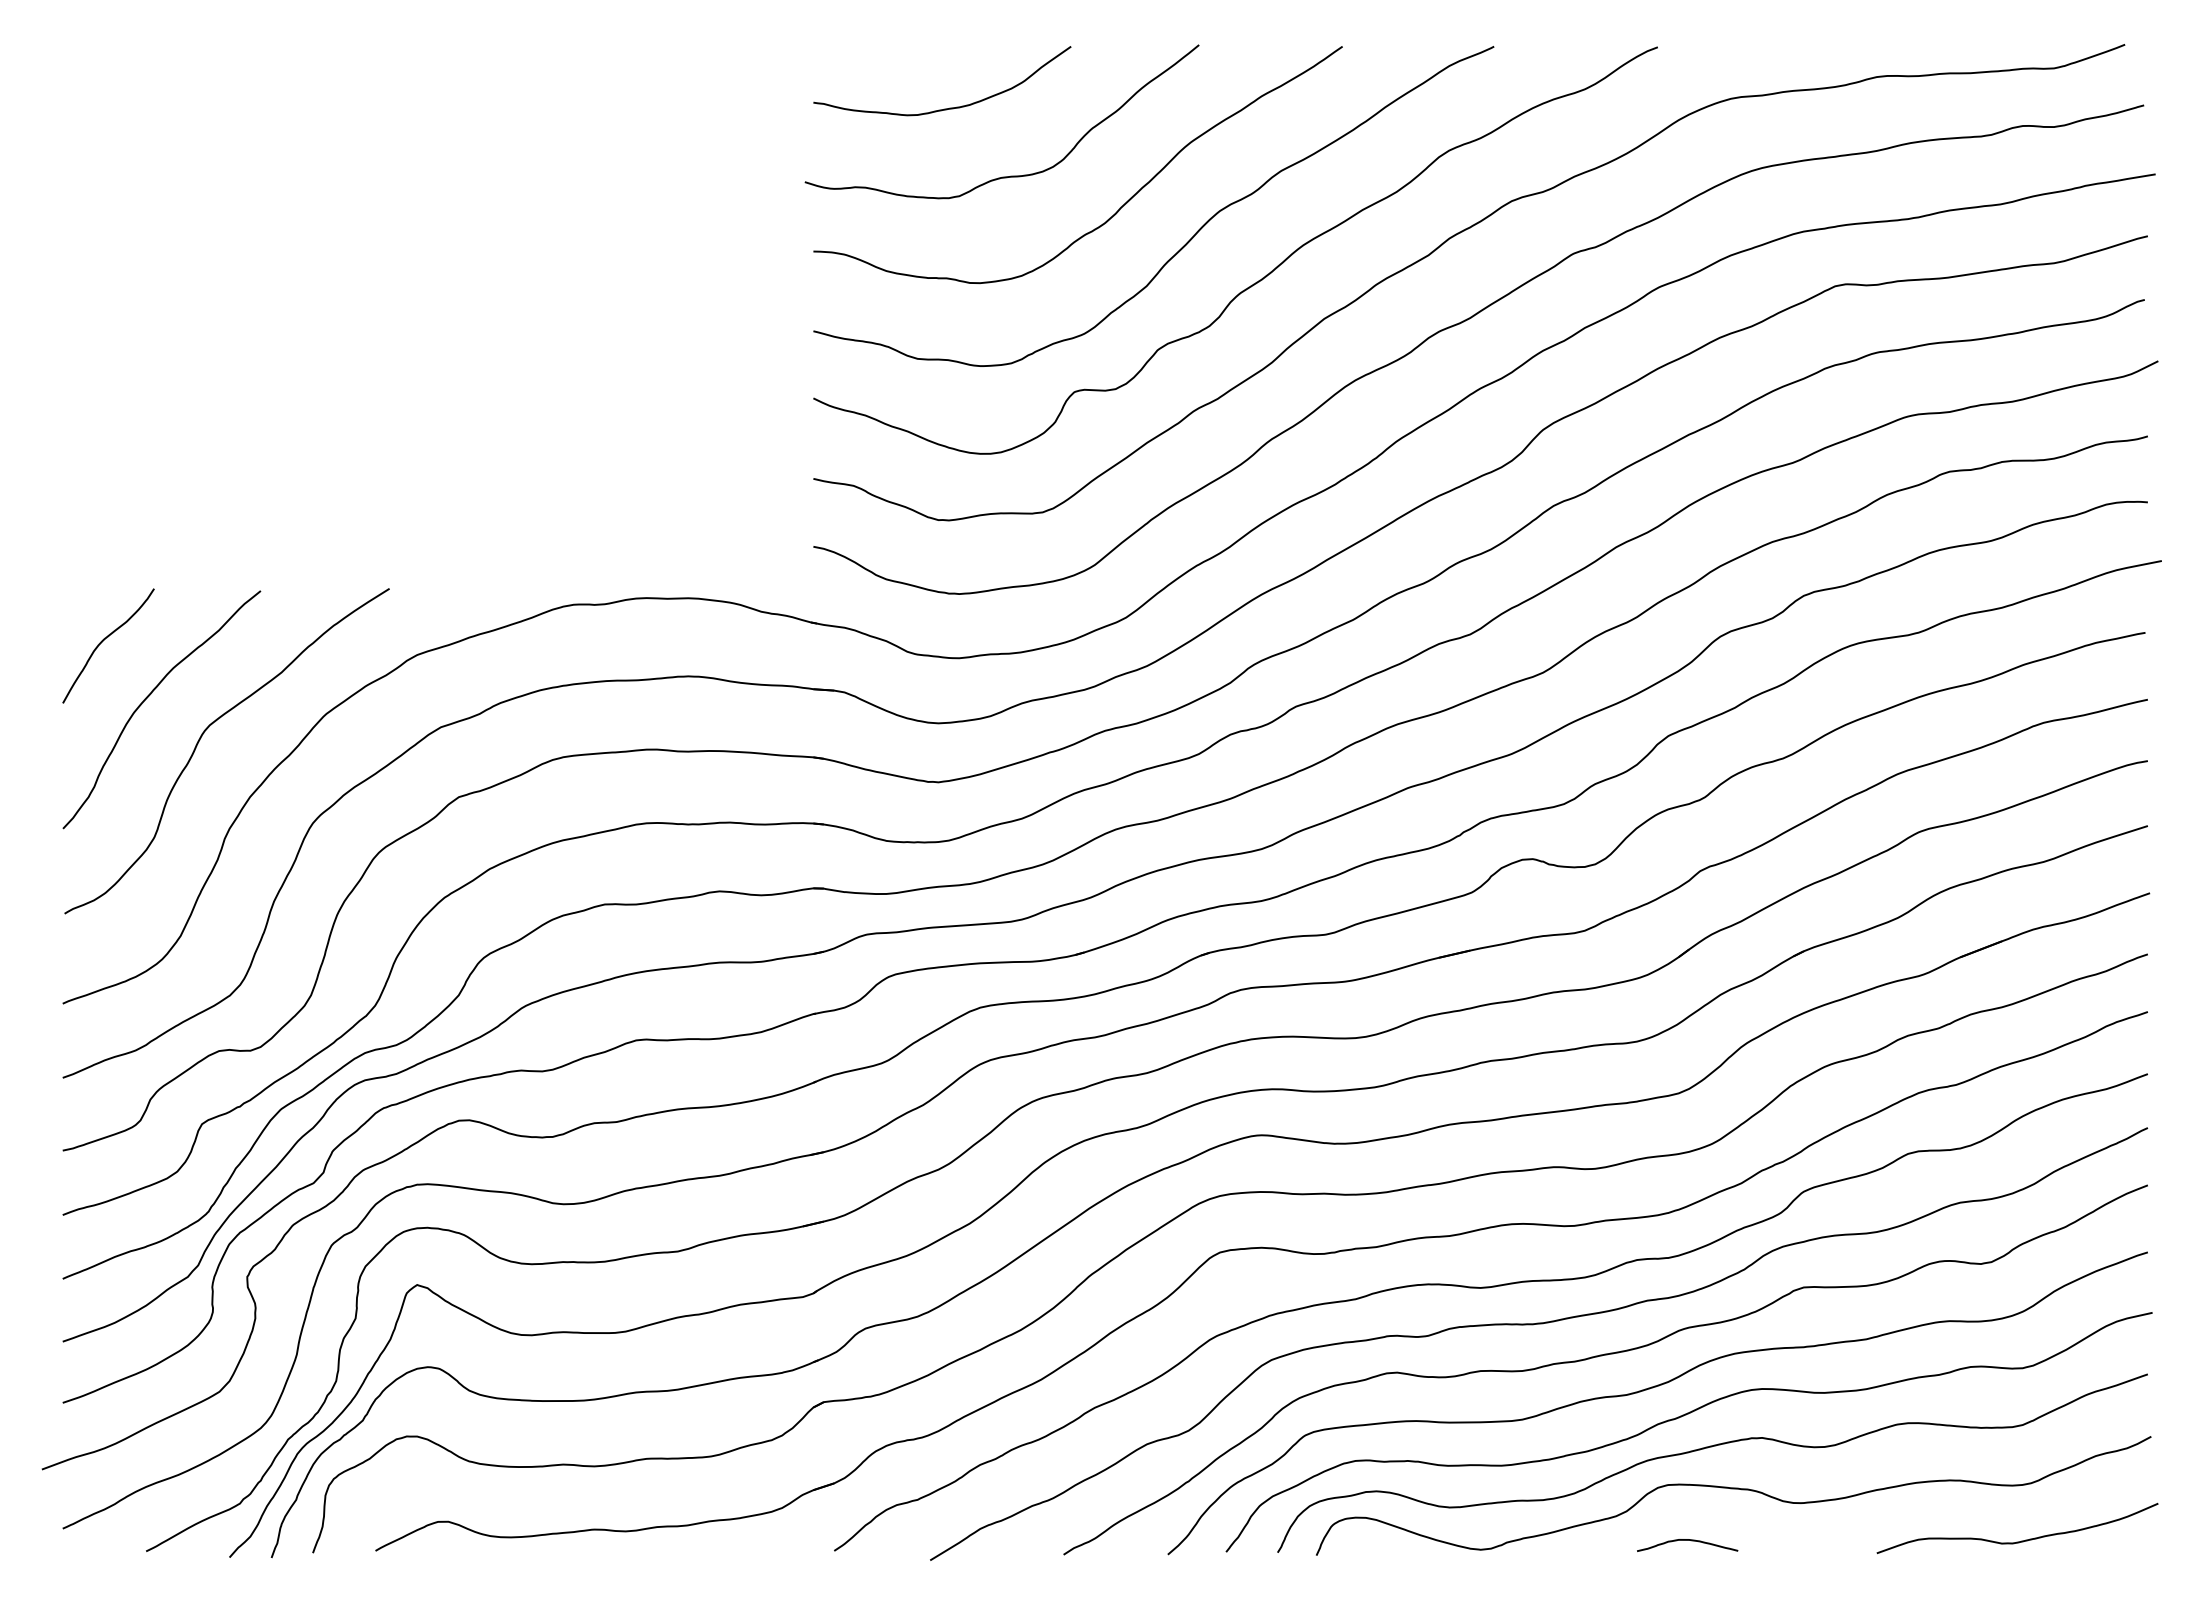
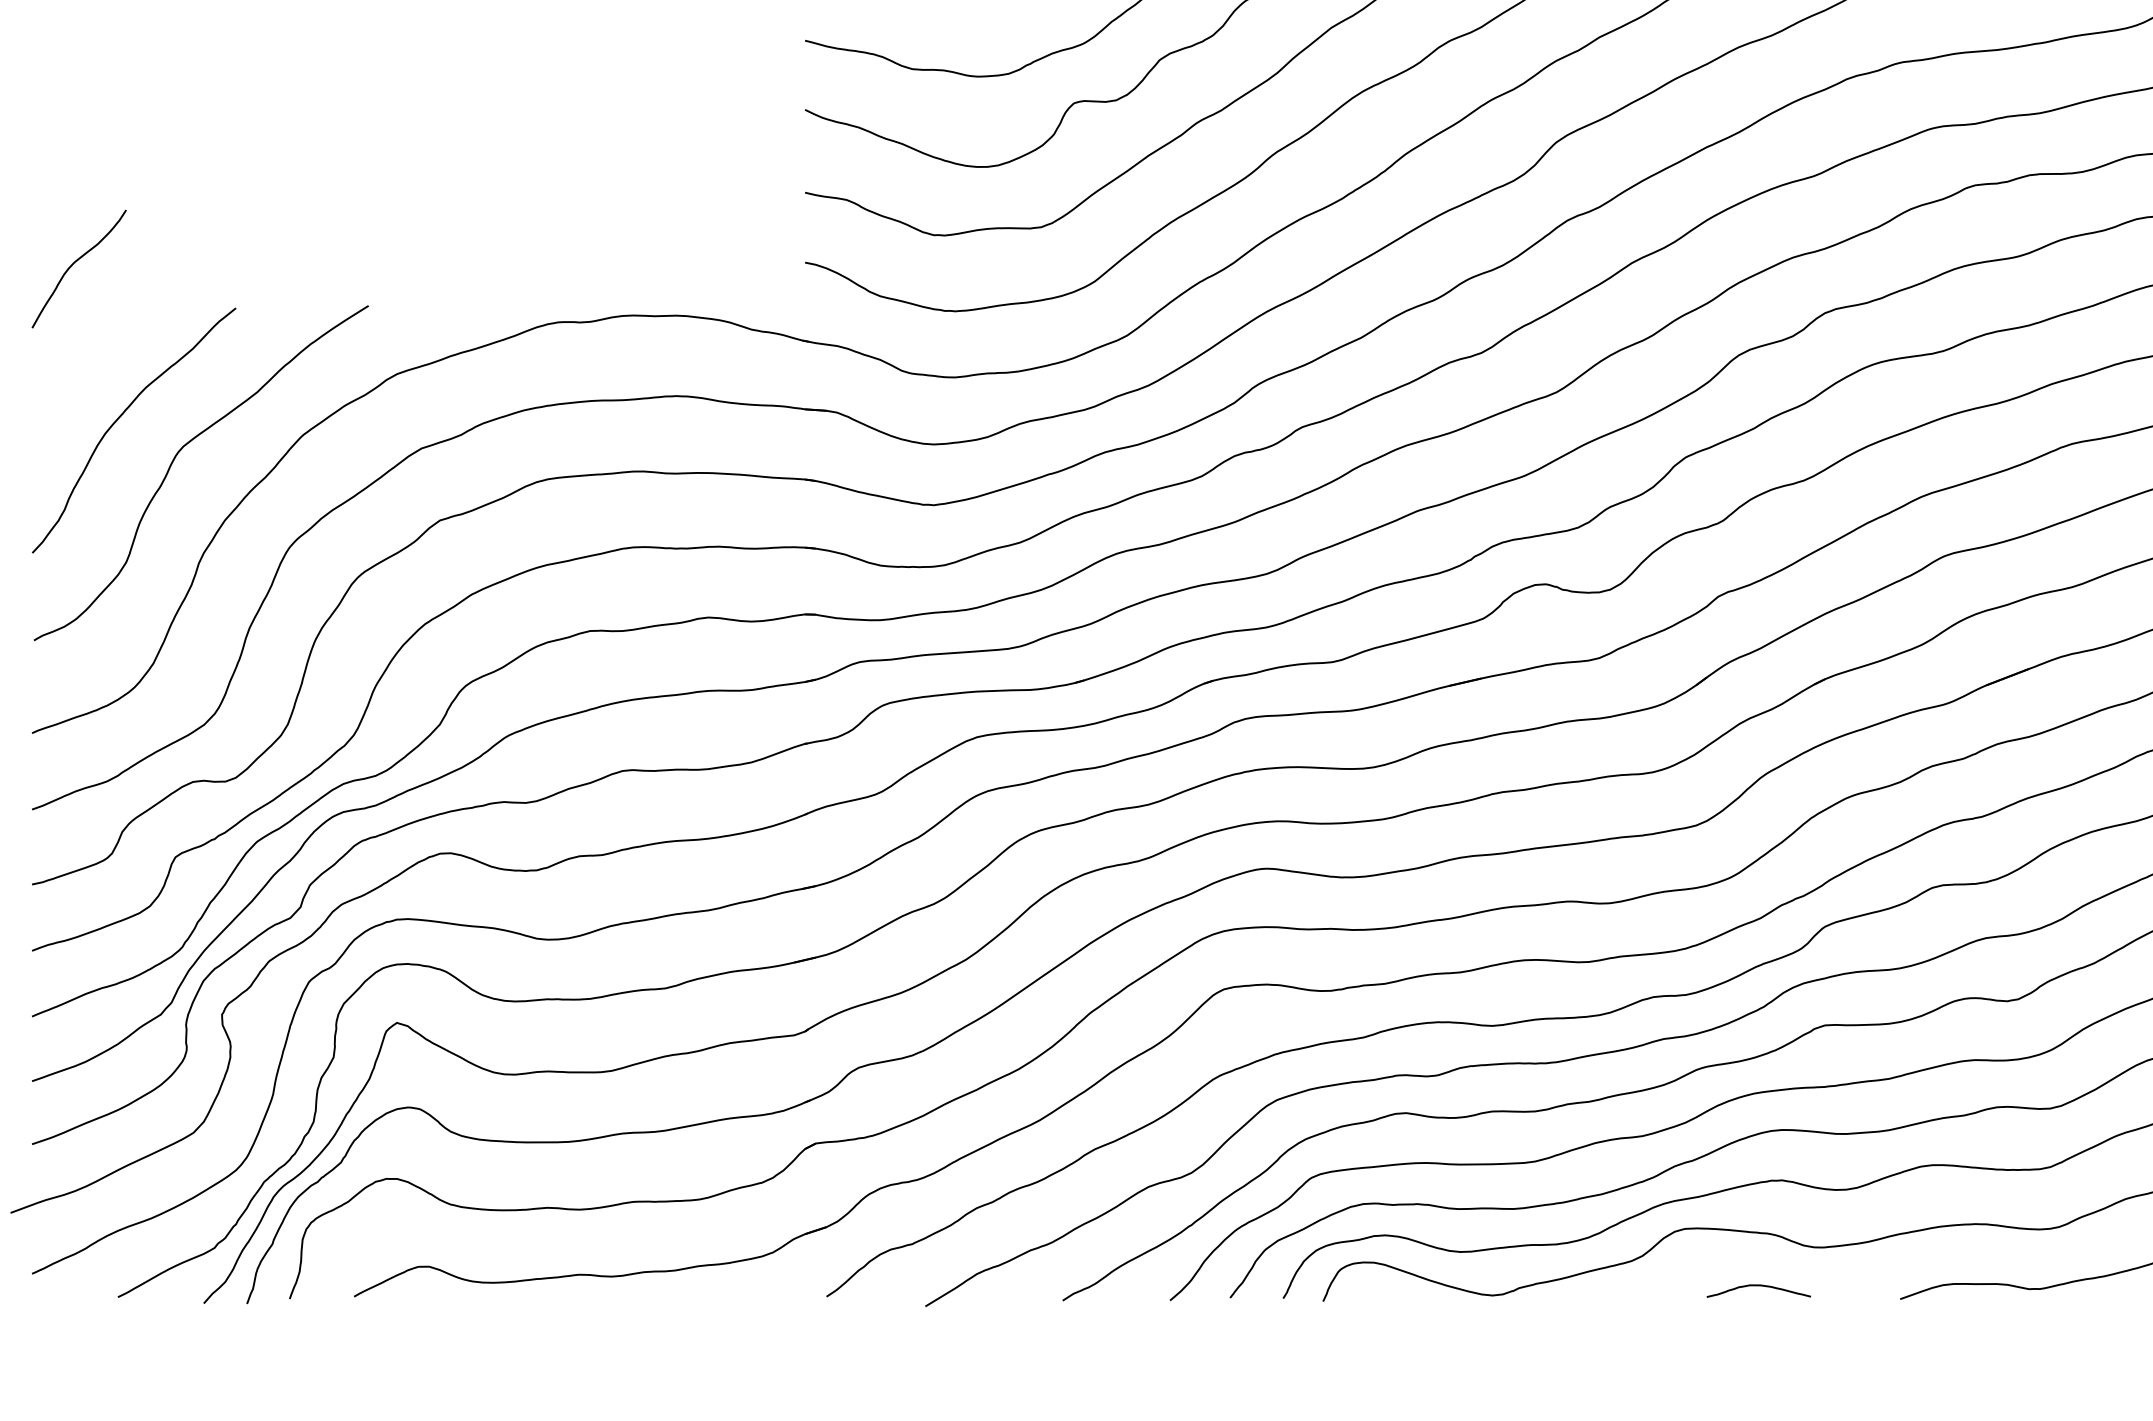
curve: (104, 640) -> (75, 263), moved
curve: (1687, 1540) -> (1758, 1285), moved

